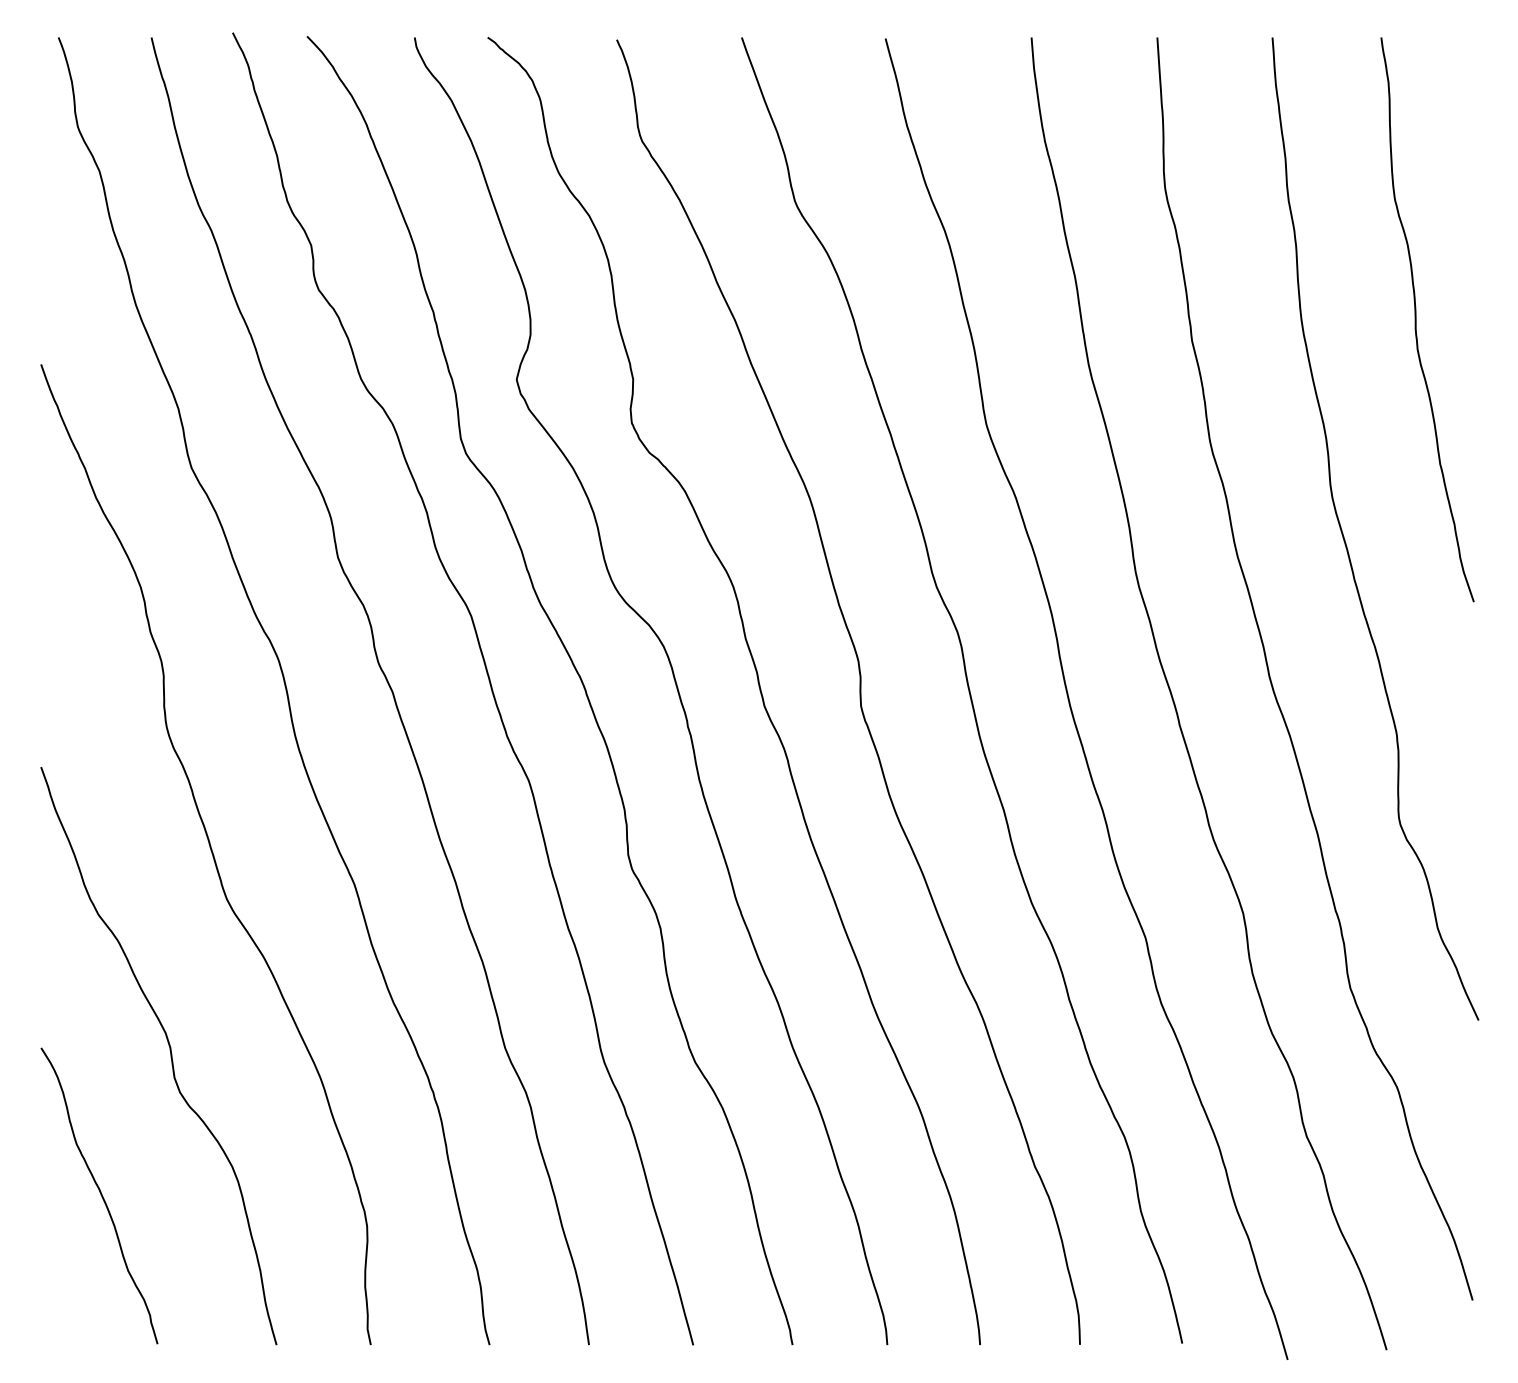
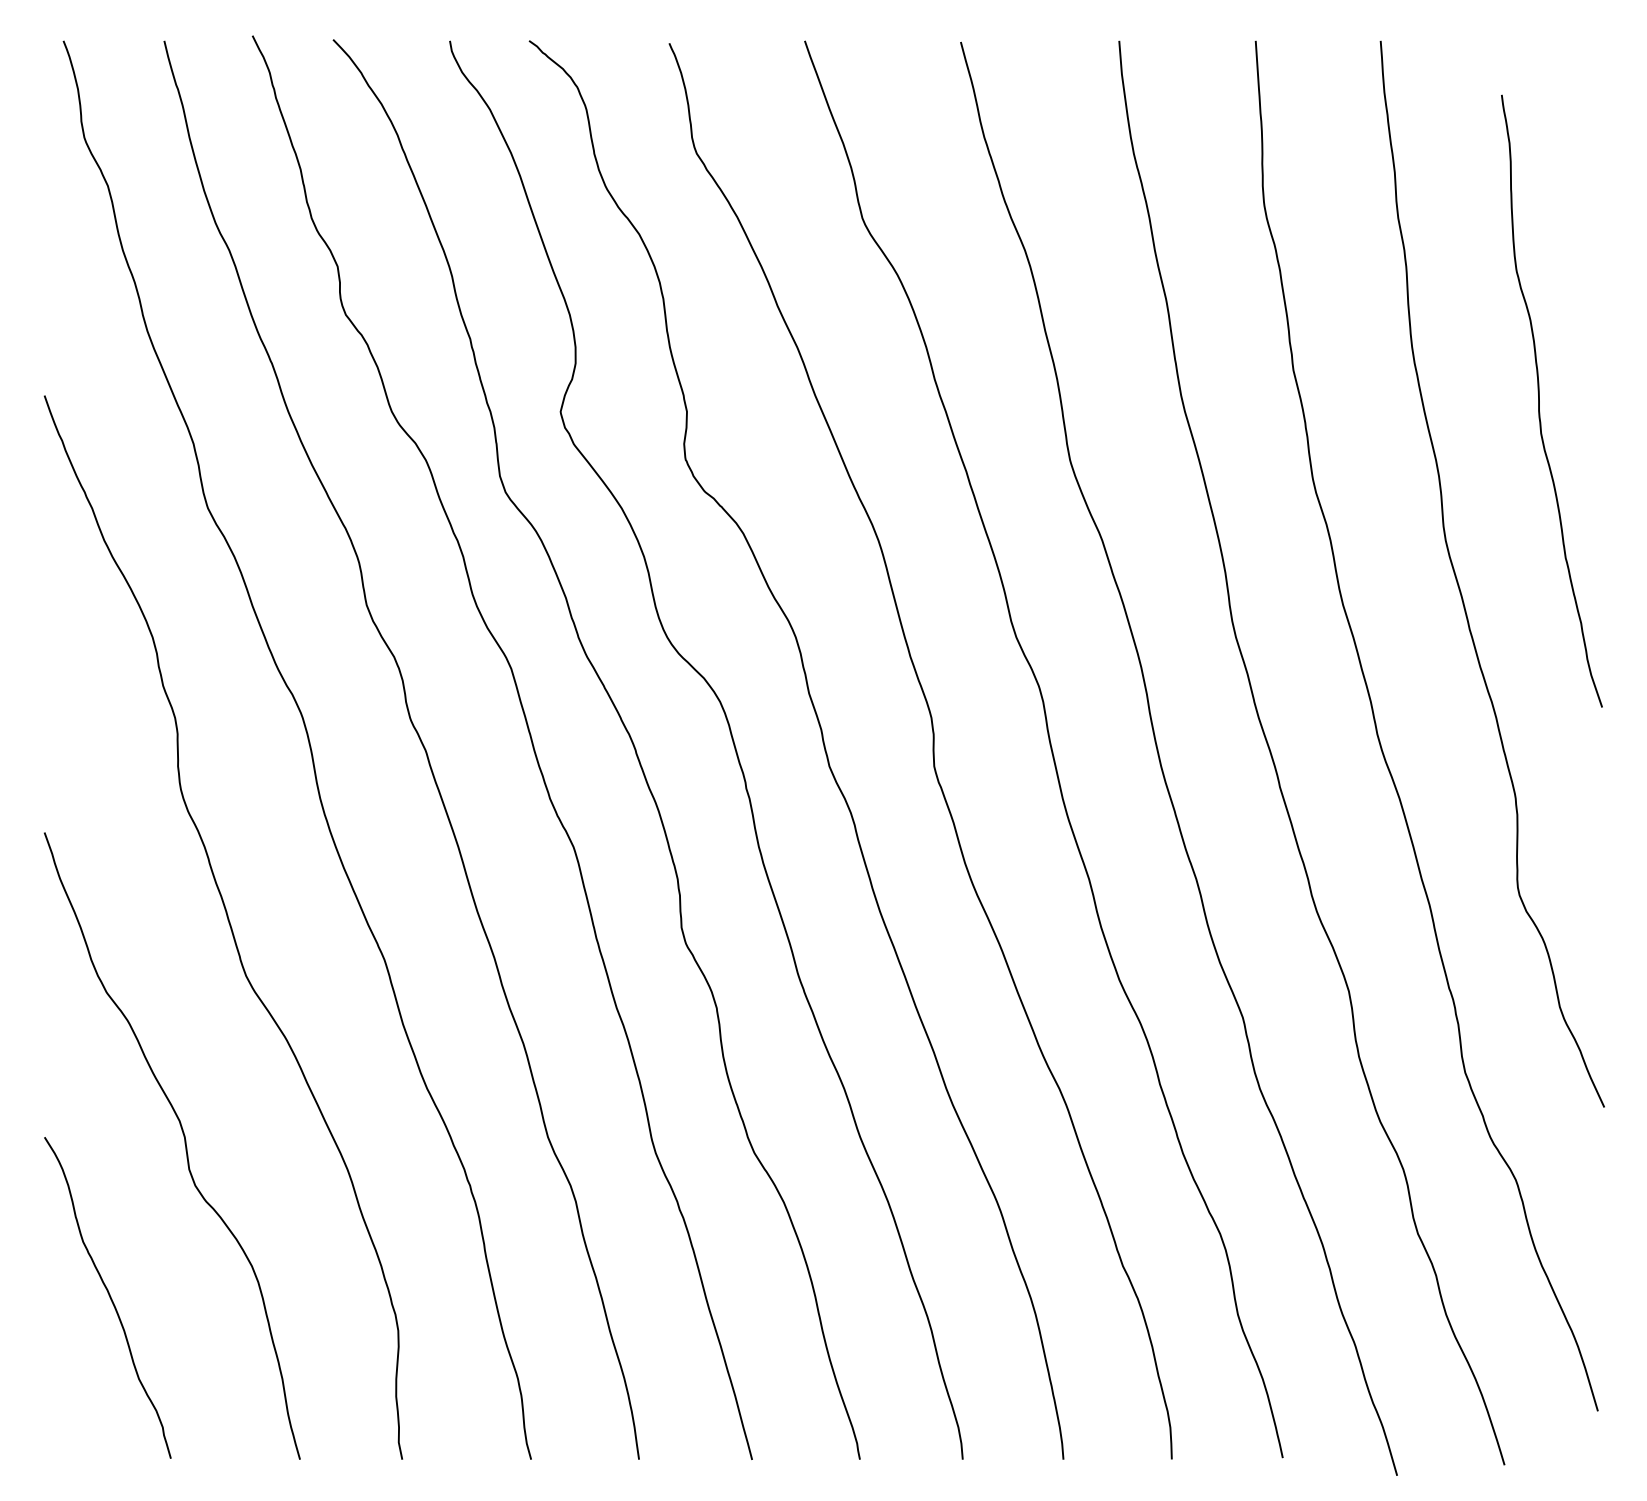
curve: (1416, 319) -> (1539, 400), moved

